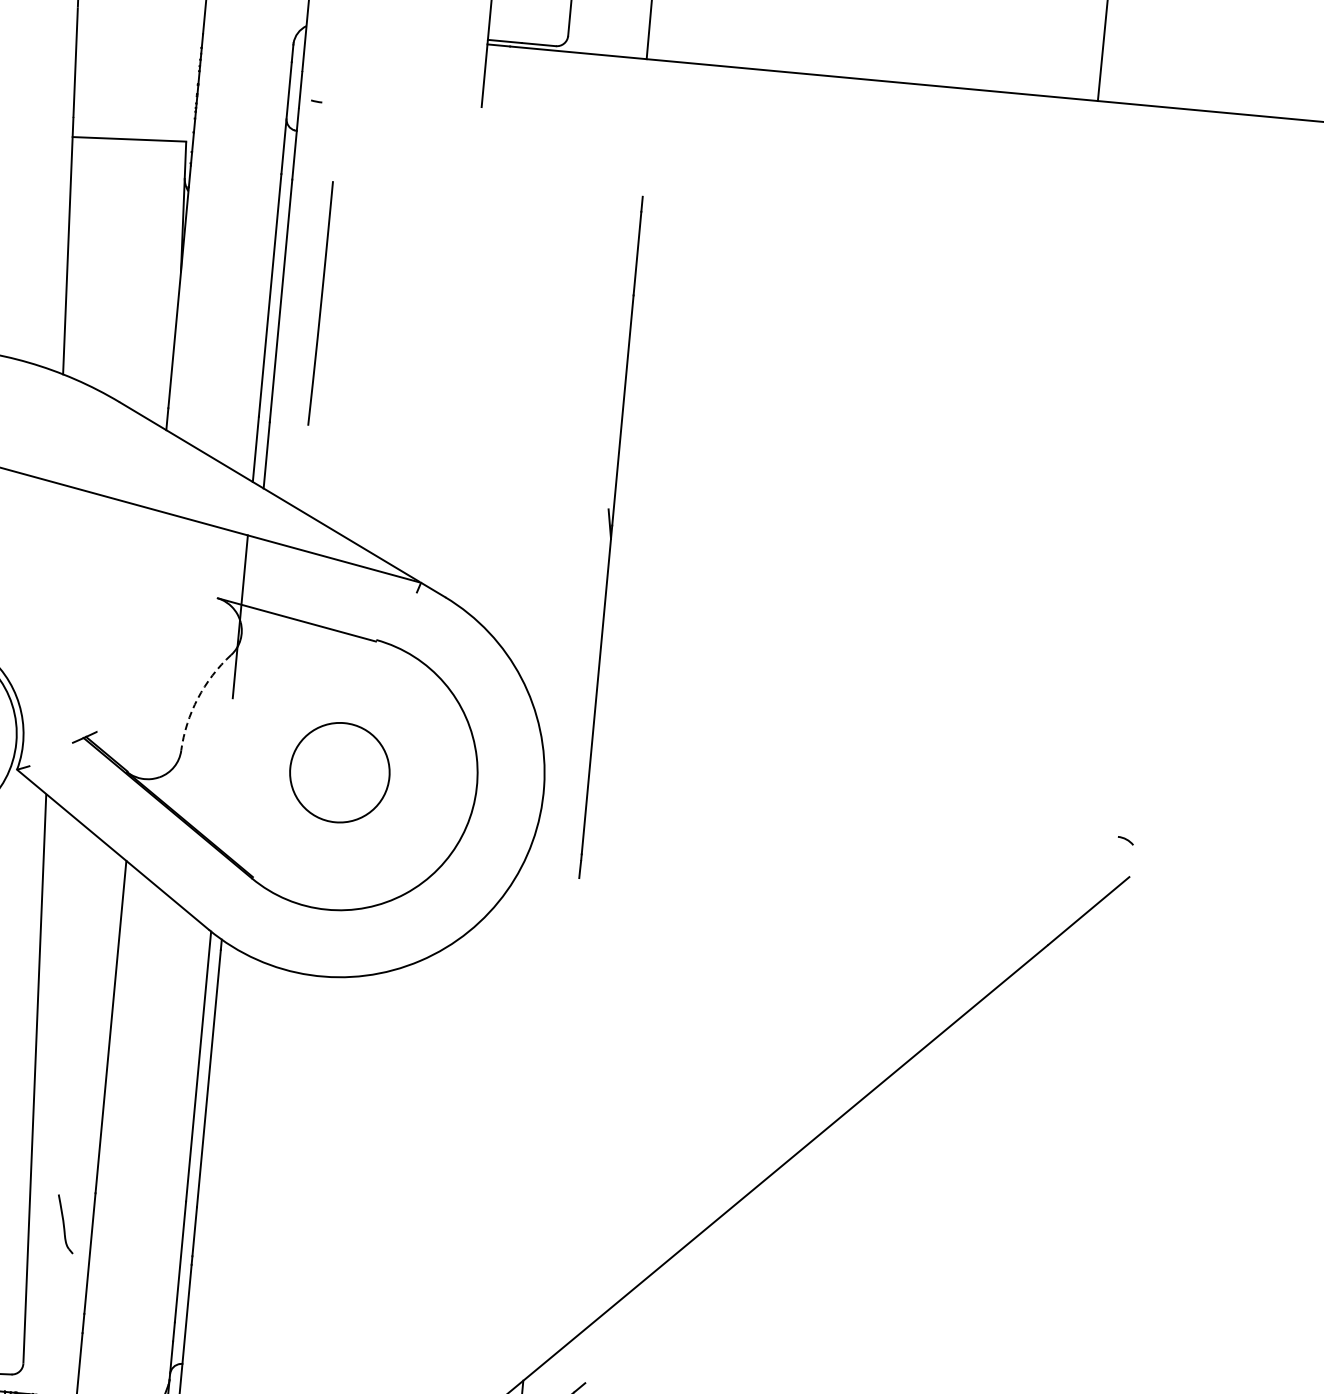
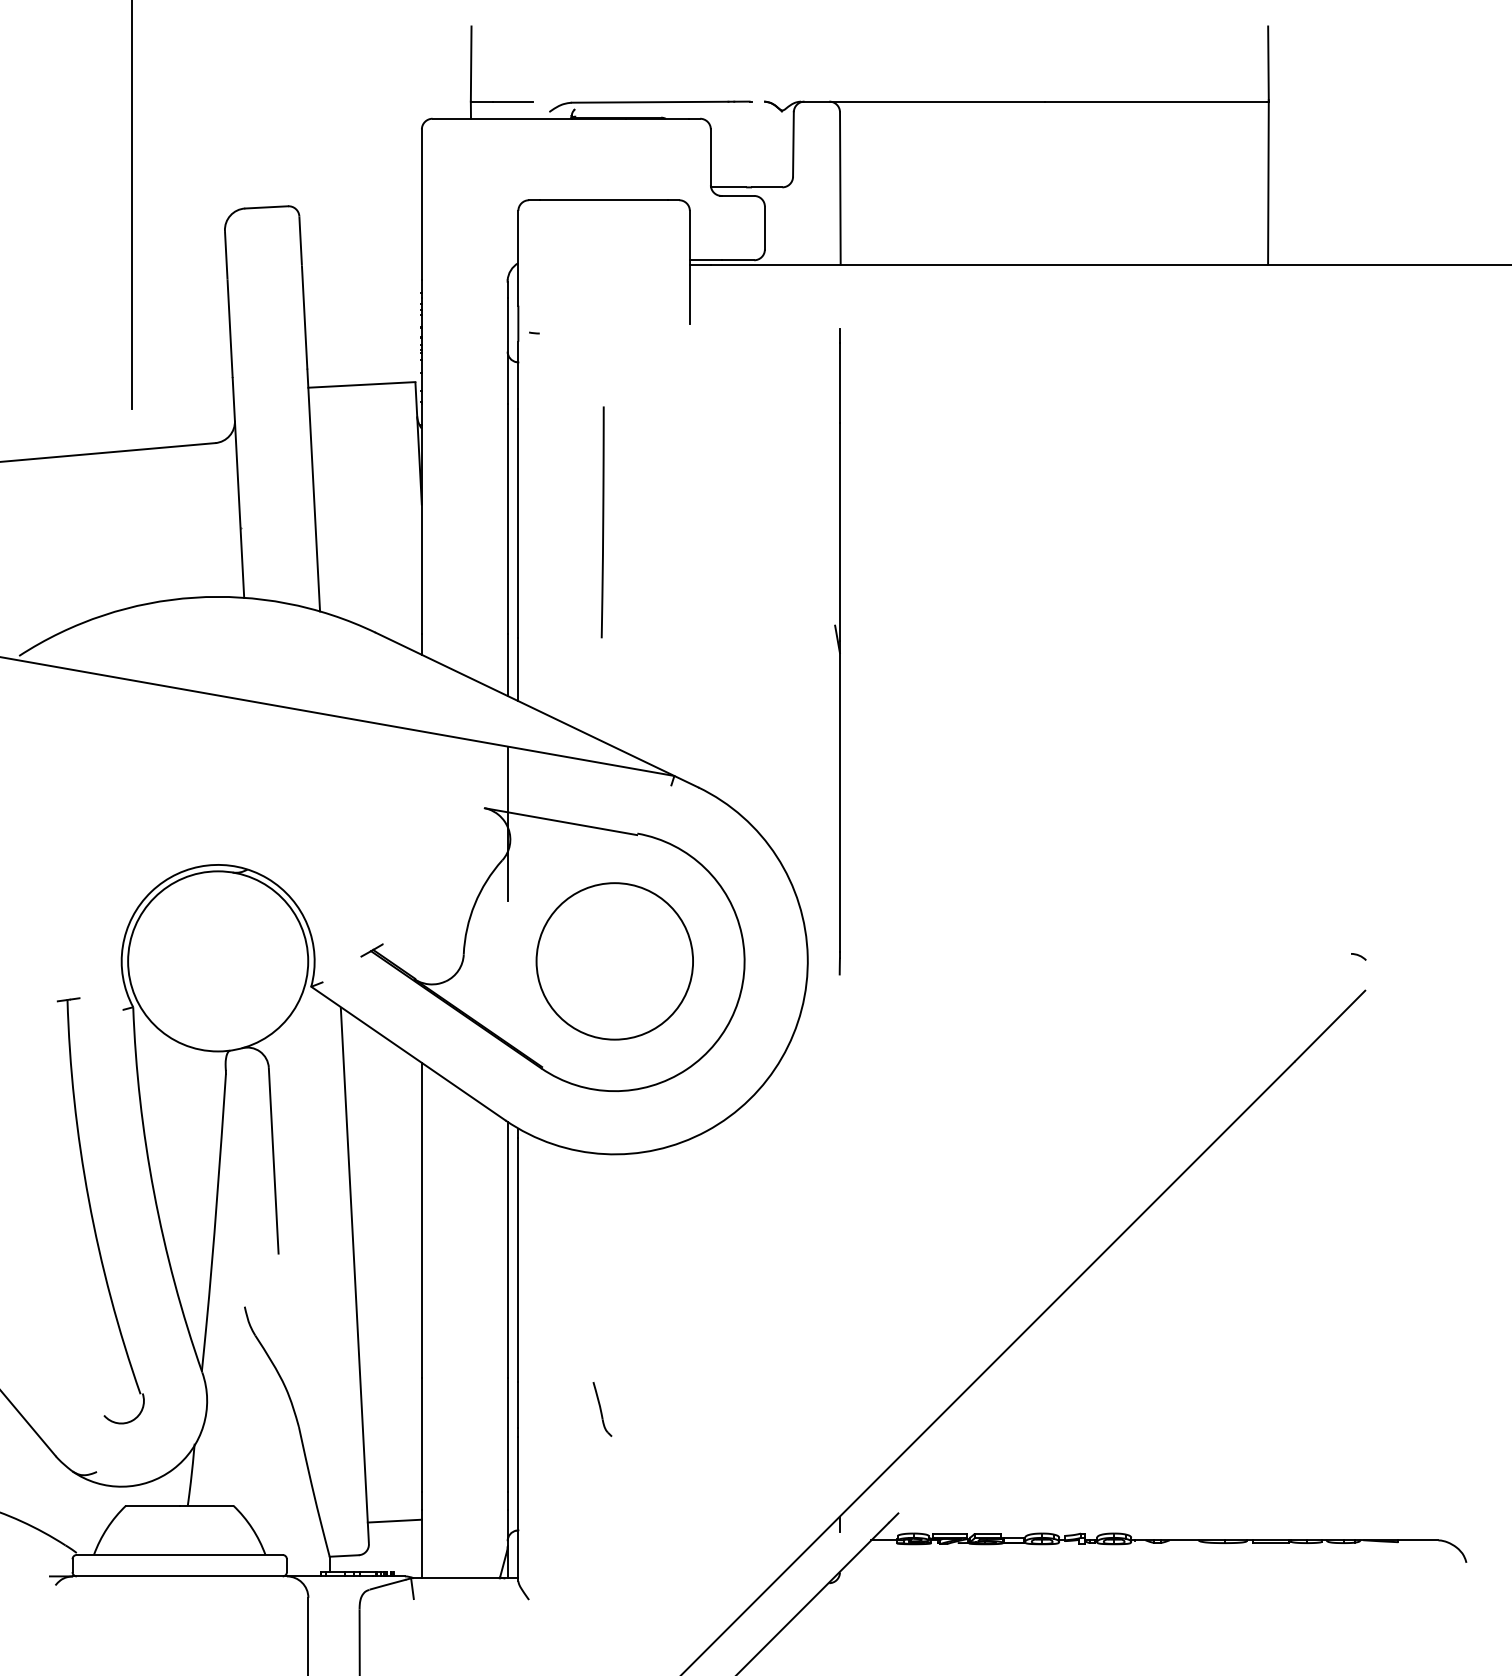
line: (320, 303) -> (602, 522), moved
part: (608, 536) -> (837, 651), moved
arc: (197, 698) -> (474, 904), dashed -> solid
circle: (339, 772) -> (614, 961), size x1.67
part: (65, 1224) -> (602, 1409), moved
line: (52, 1341) -> (394, 1520), added

